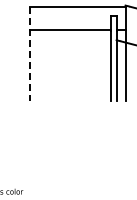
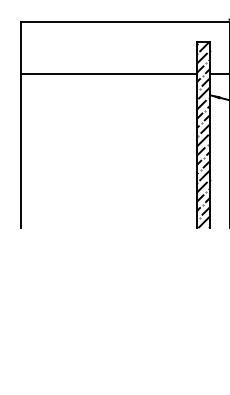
line: (30, 54) -> (22, 126), dashed -> solid
hatch: (113, 58) -> (203, 134), added

